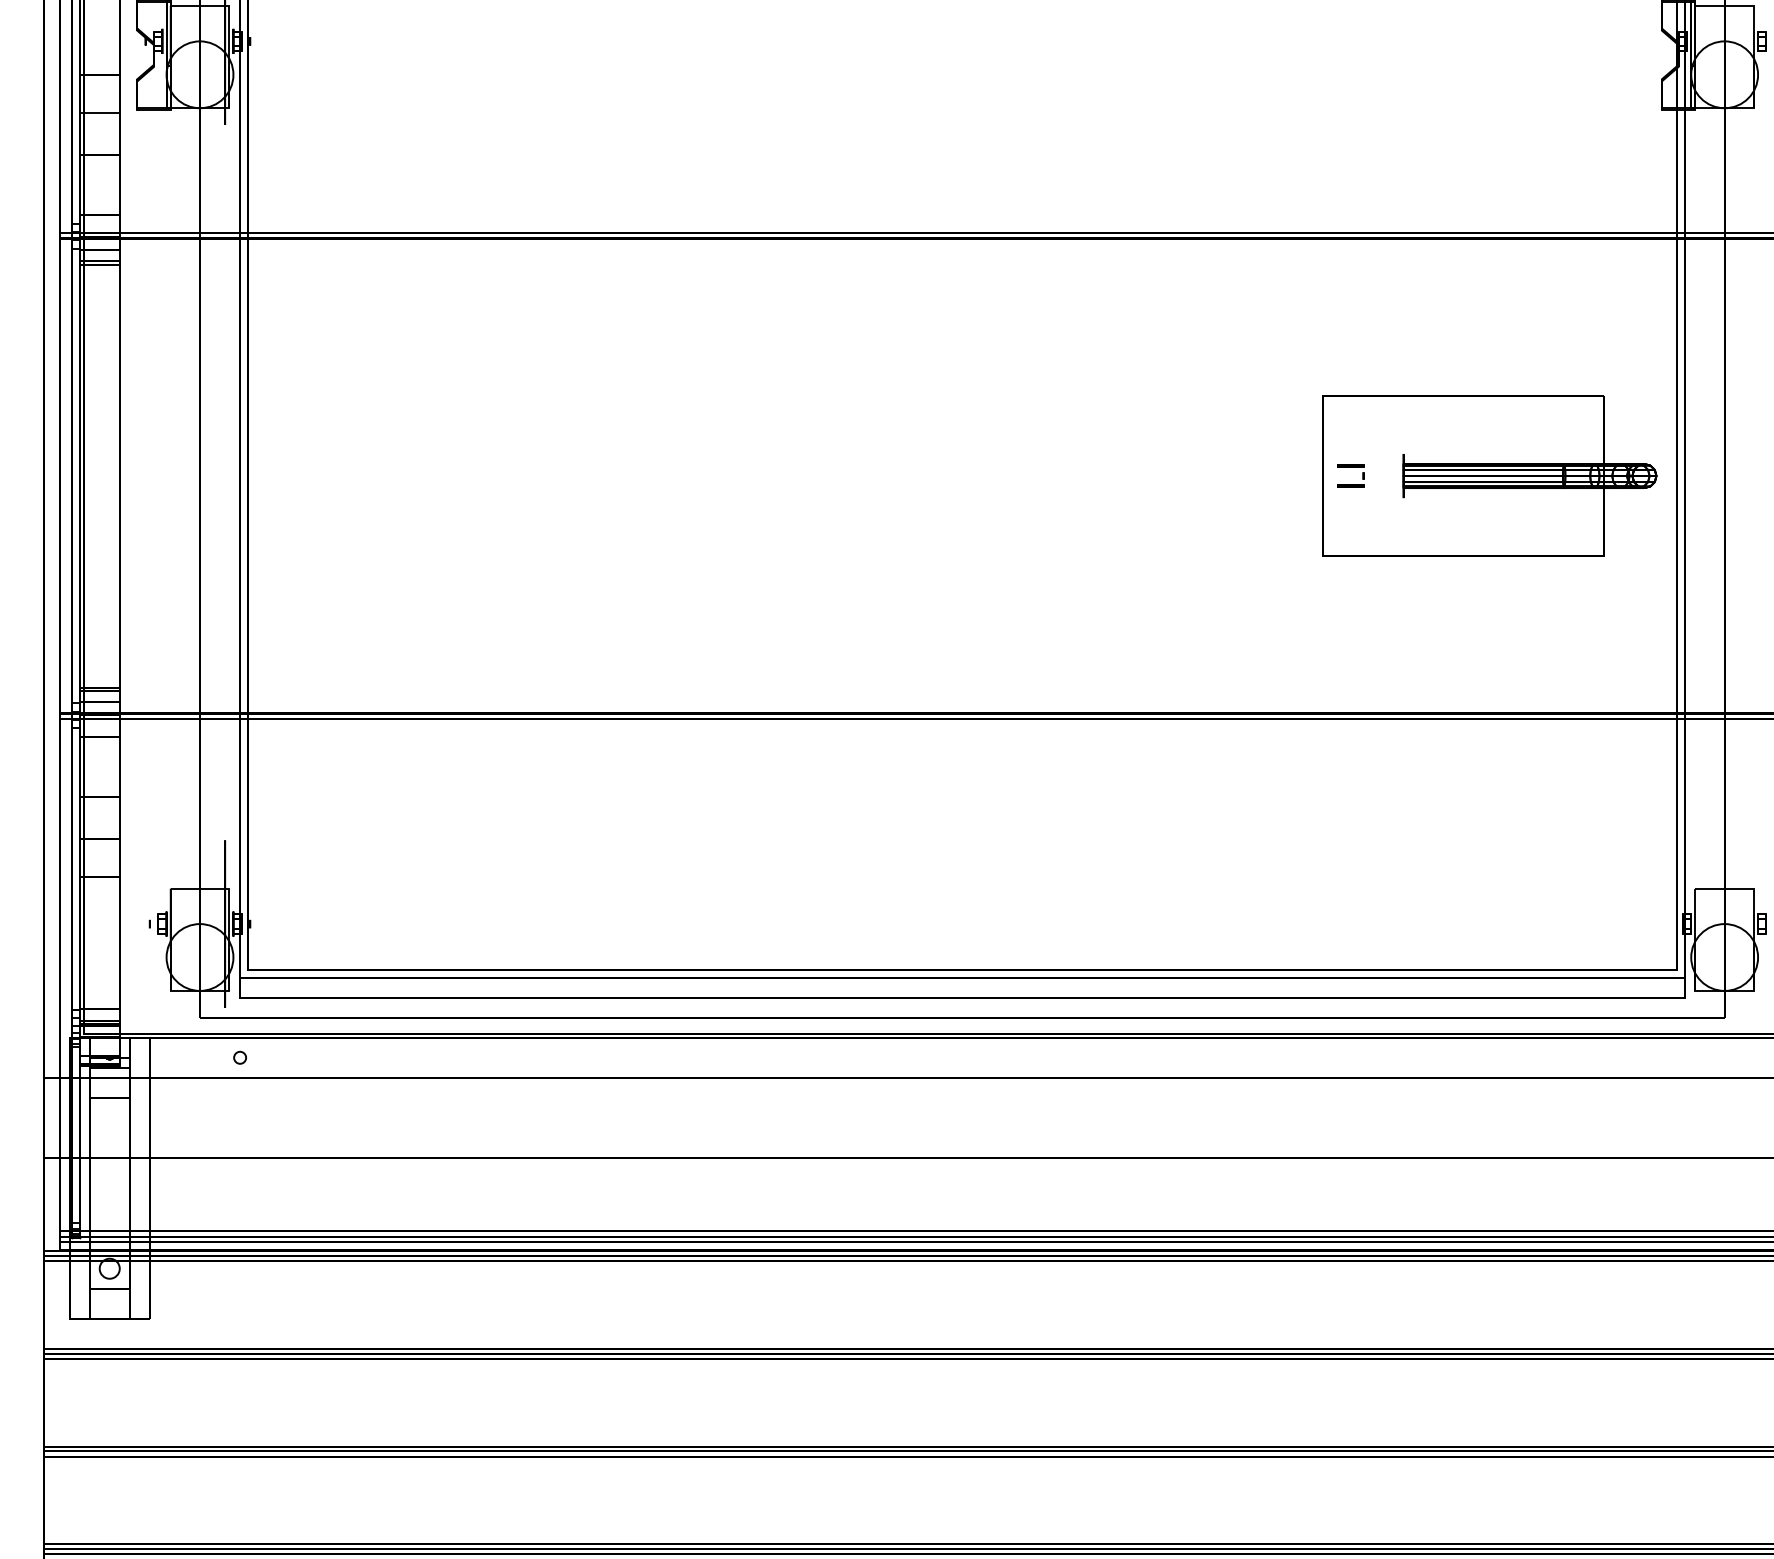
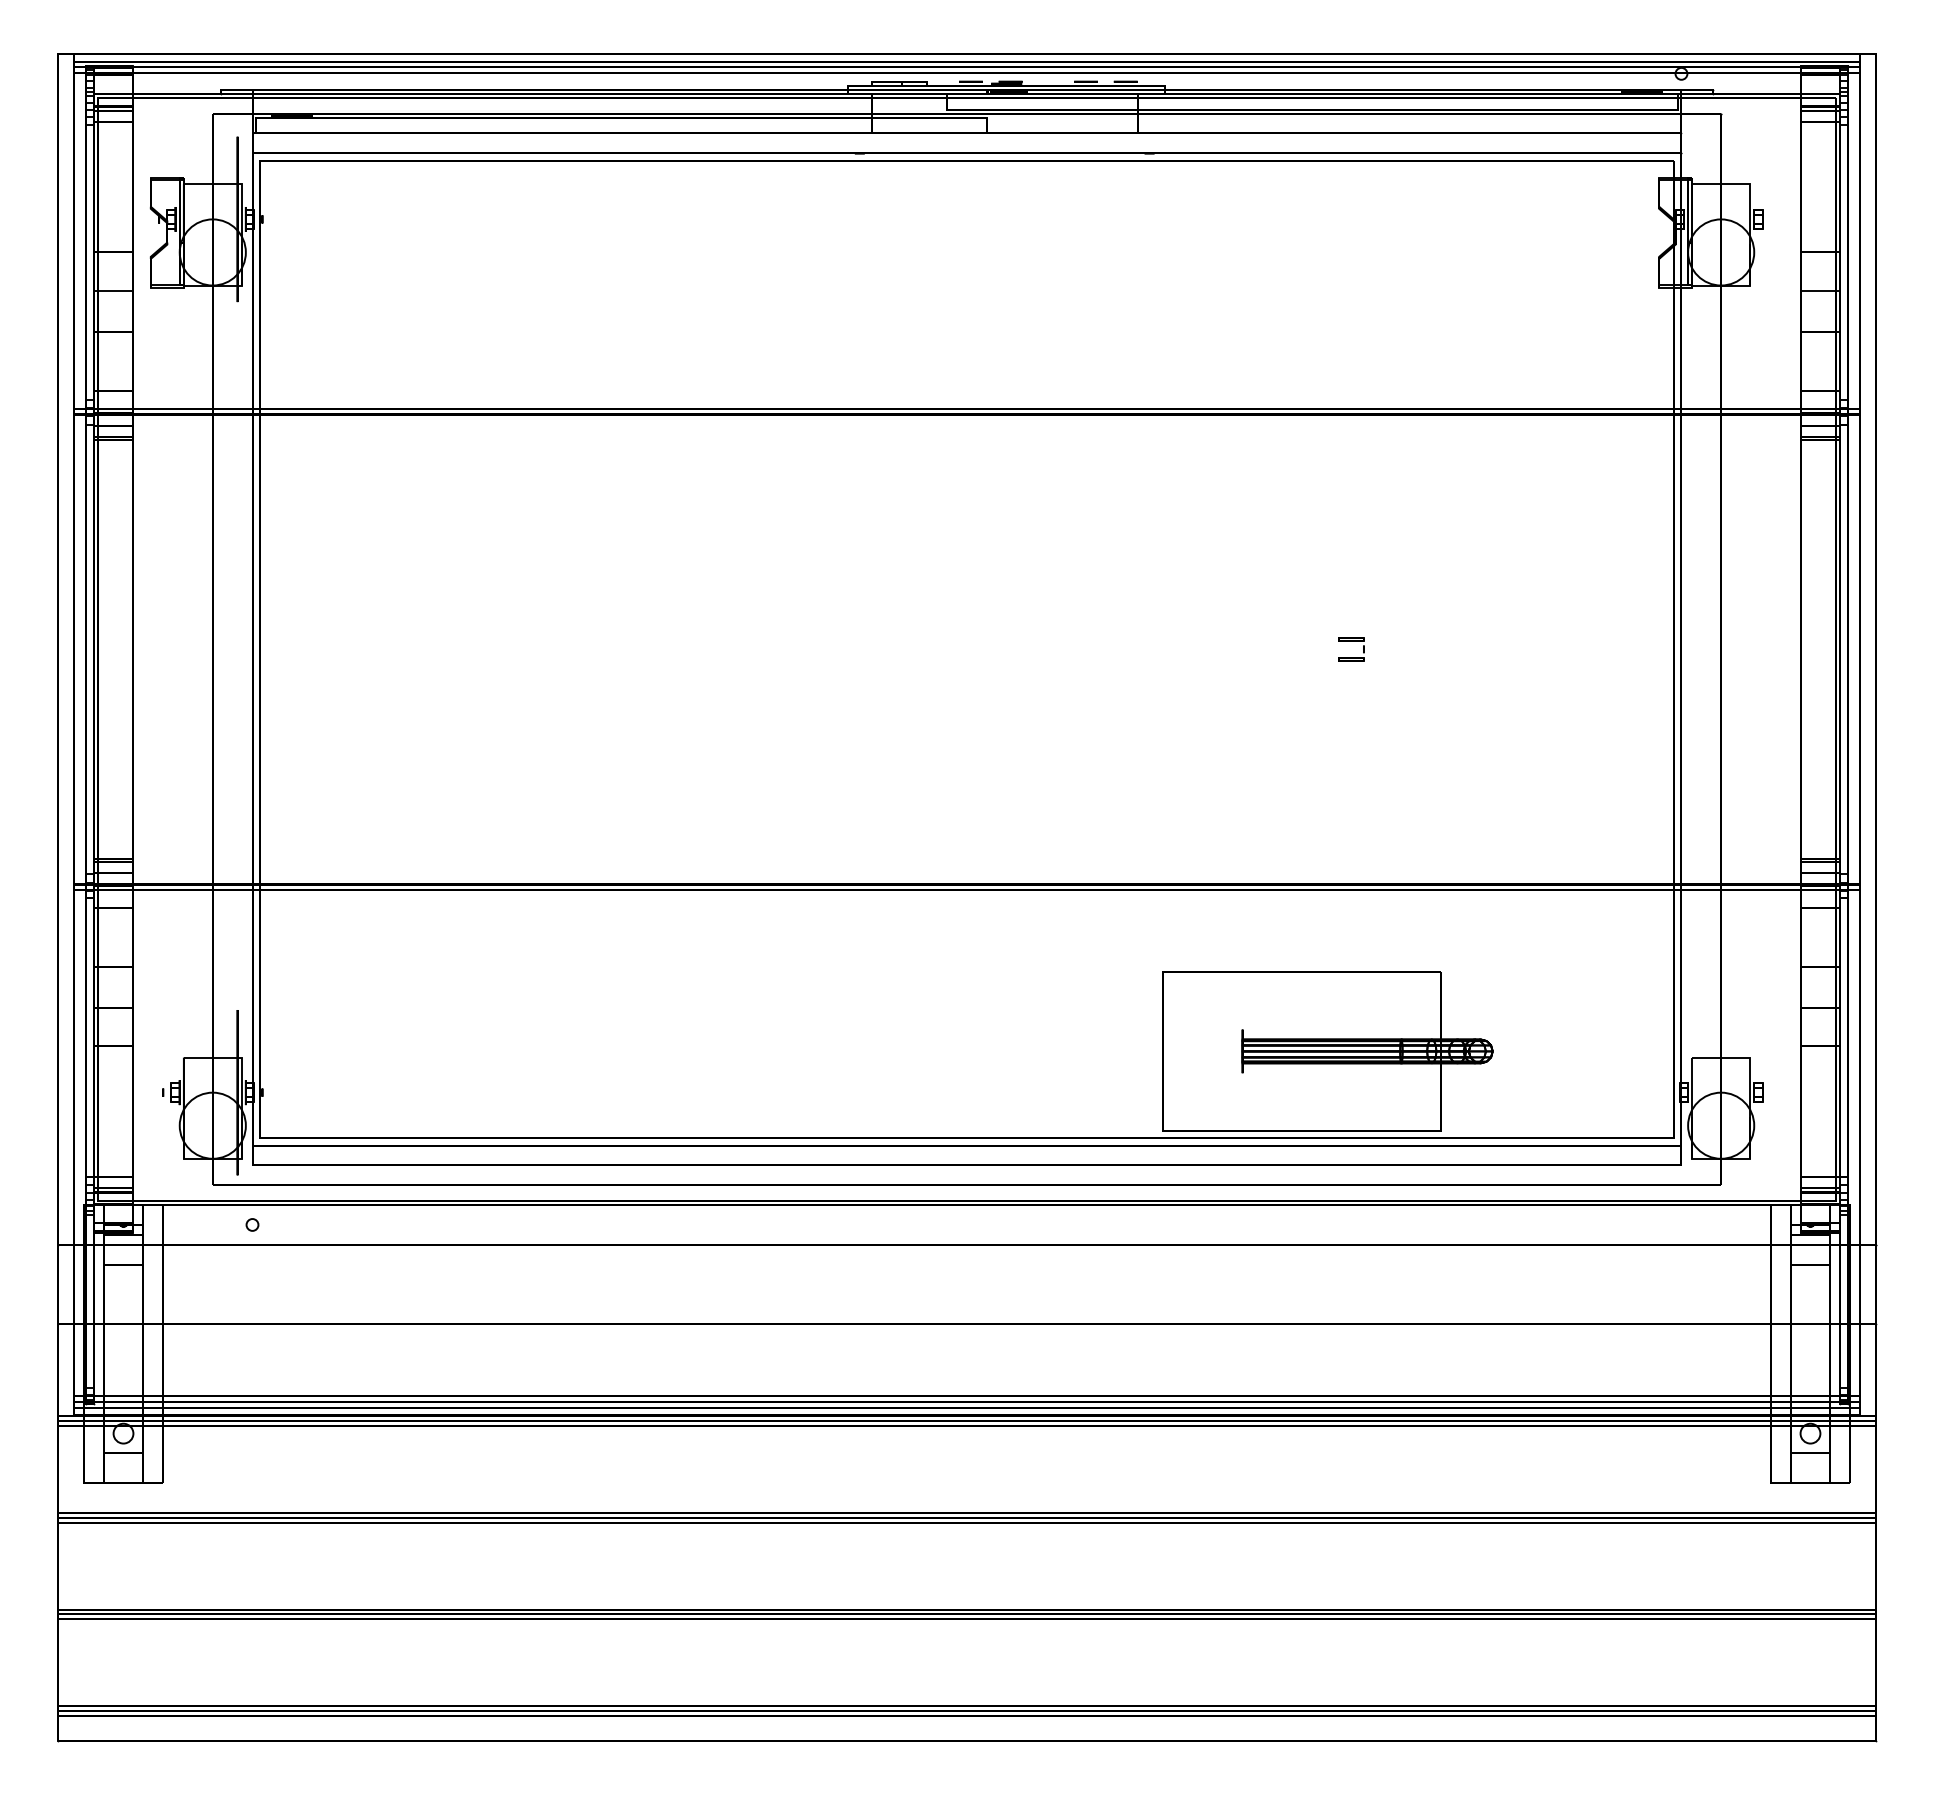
part: (1489, 476) -> (1327, 1051), moved

